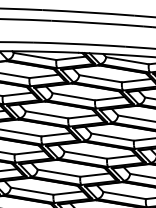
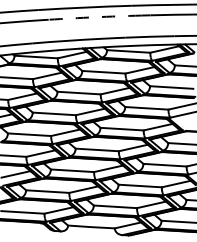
arc: (98, 23) -> (95, 17), solid -> dashed

